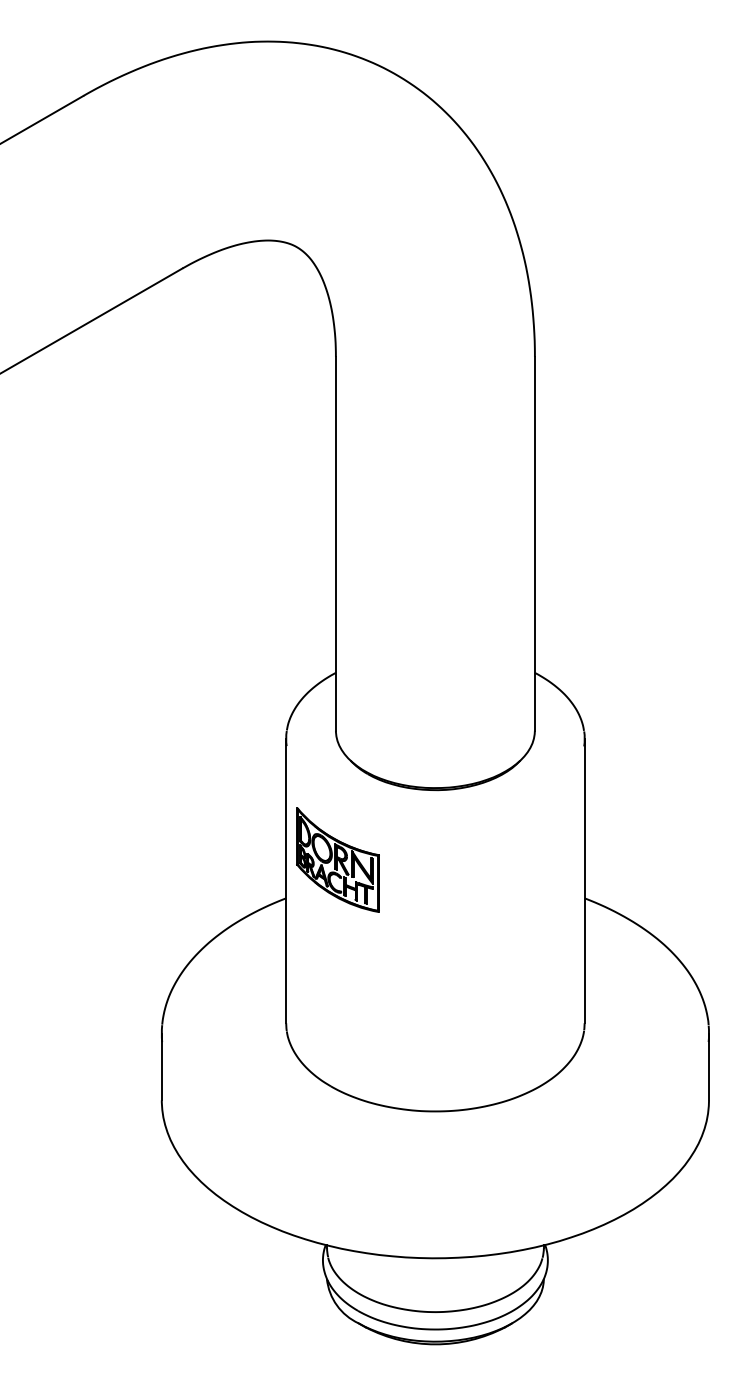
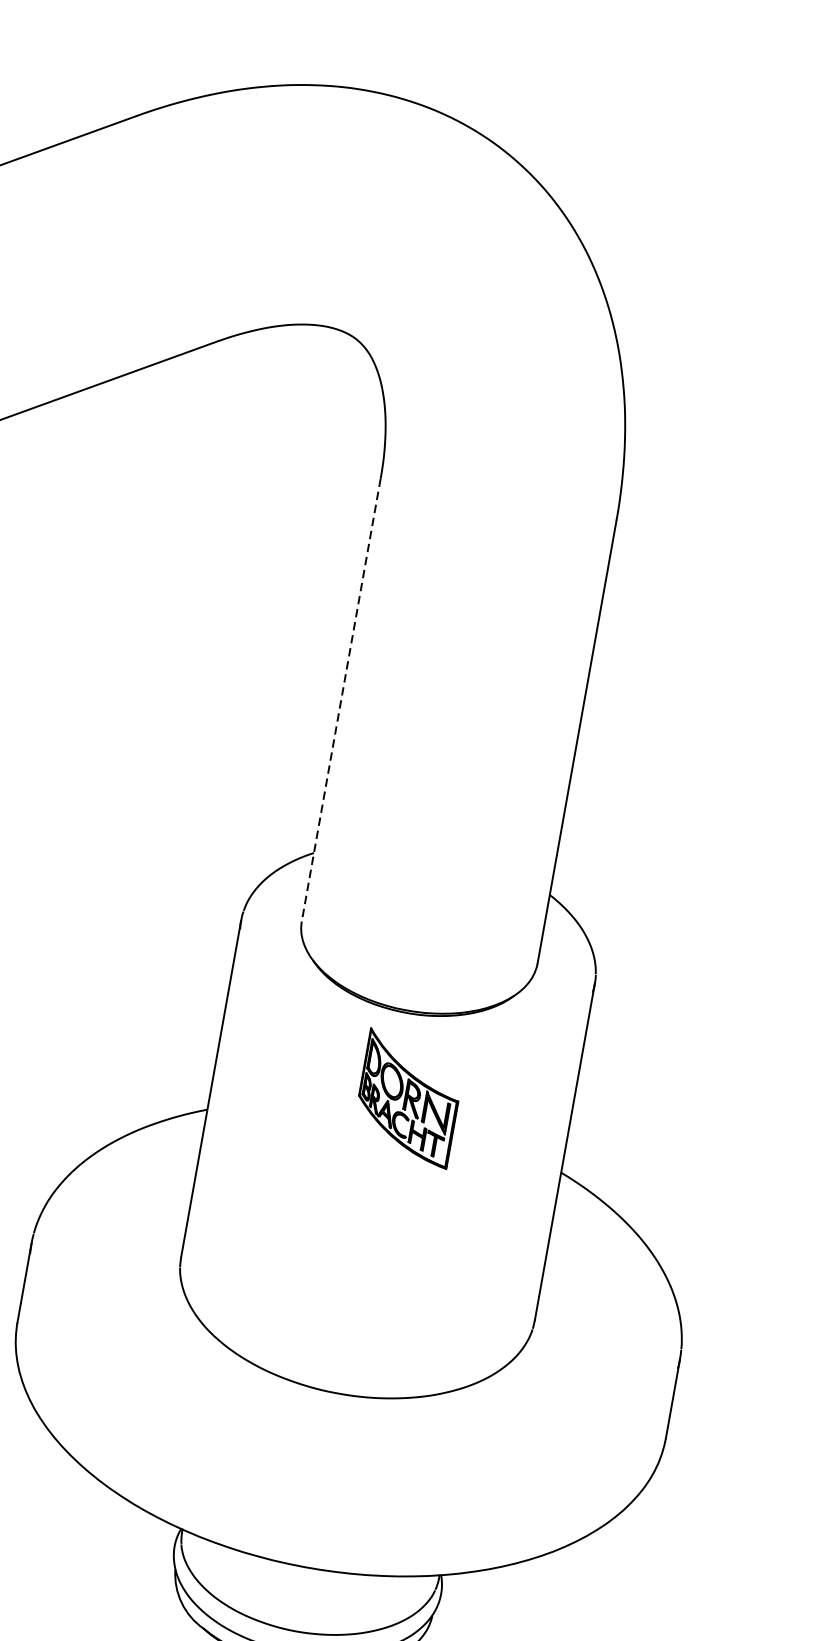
line: (335, 543) -> (340, 699), solid -> dashed
part: (337, 859) -> (408, 1097), moved

